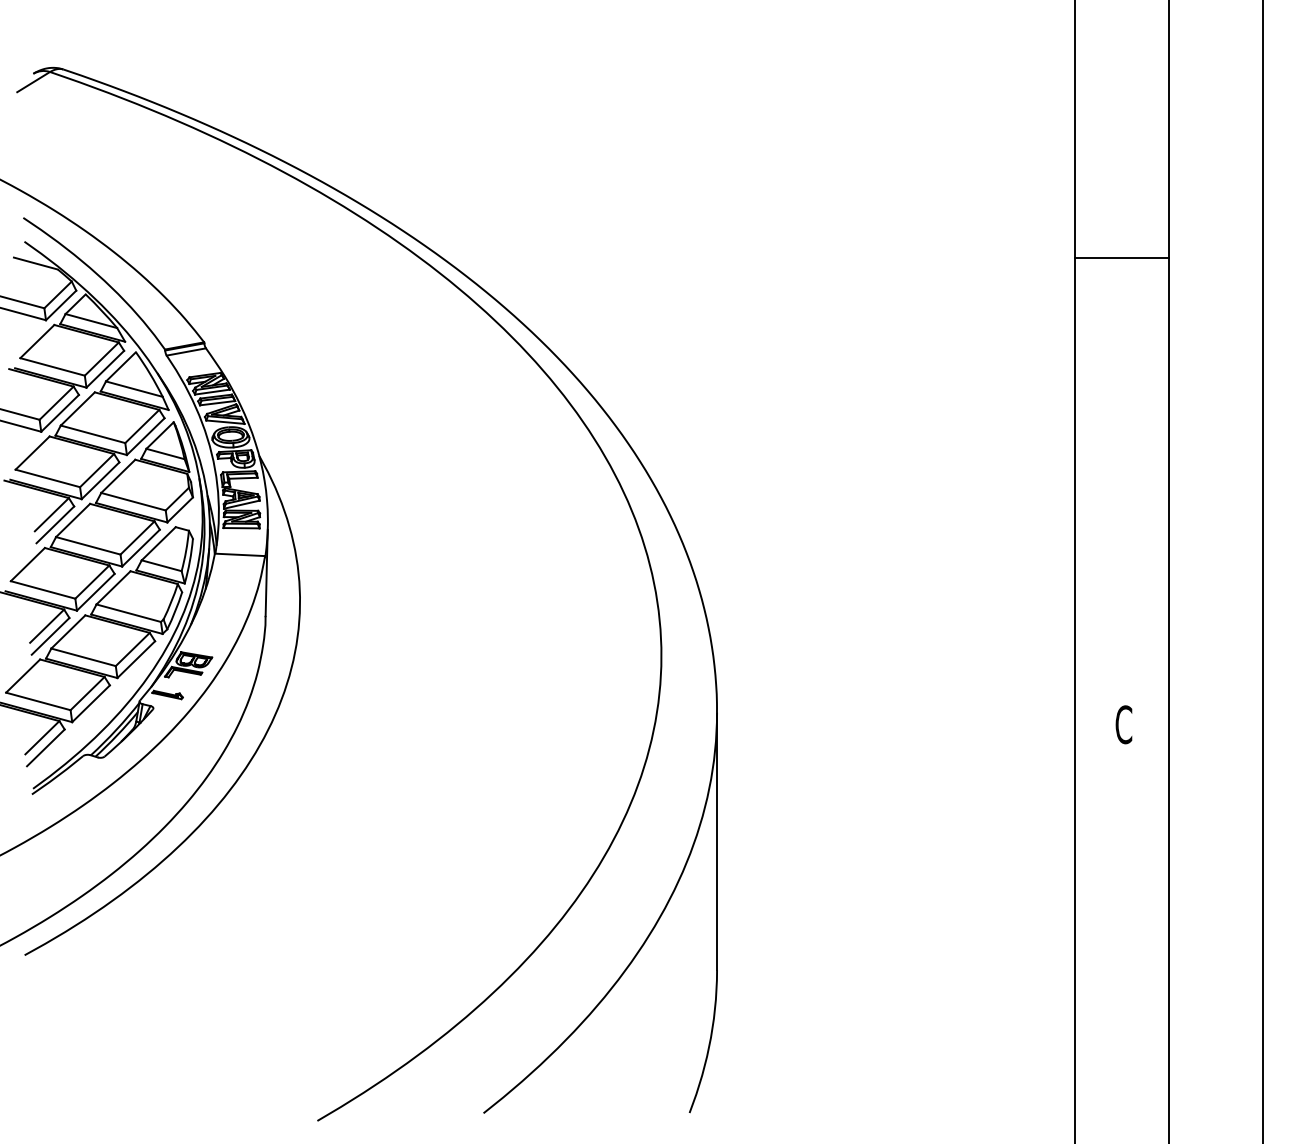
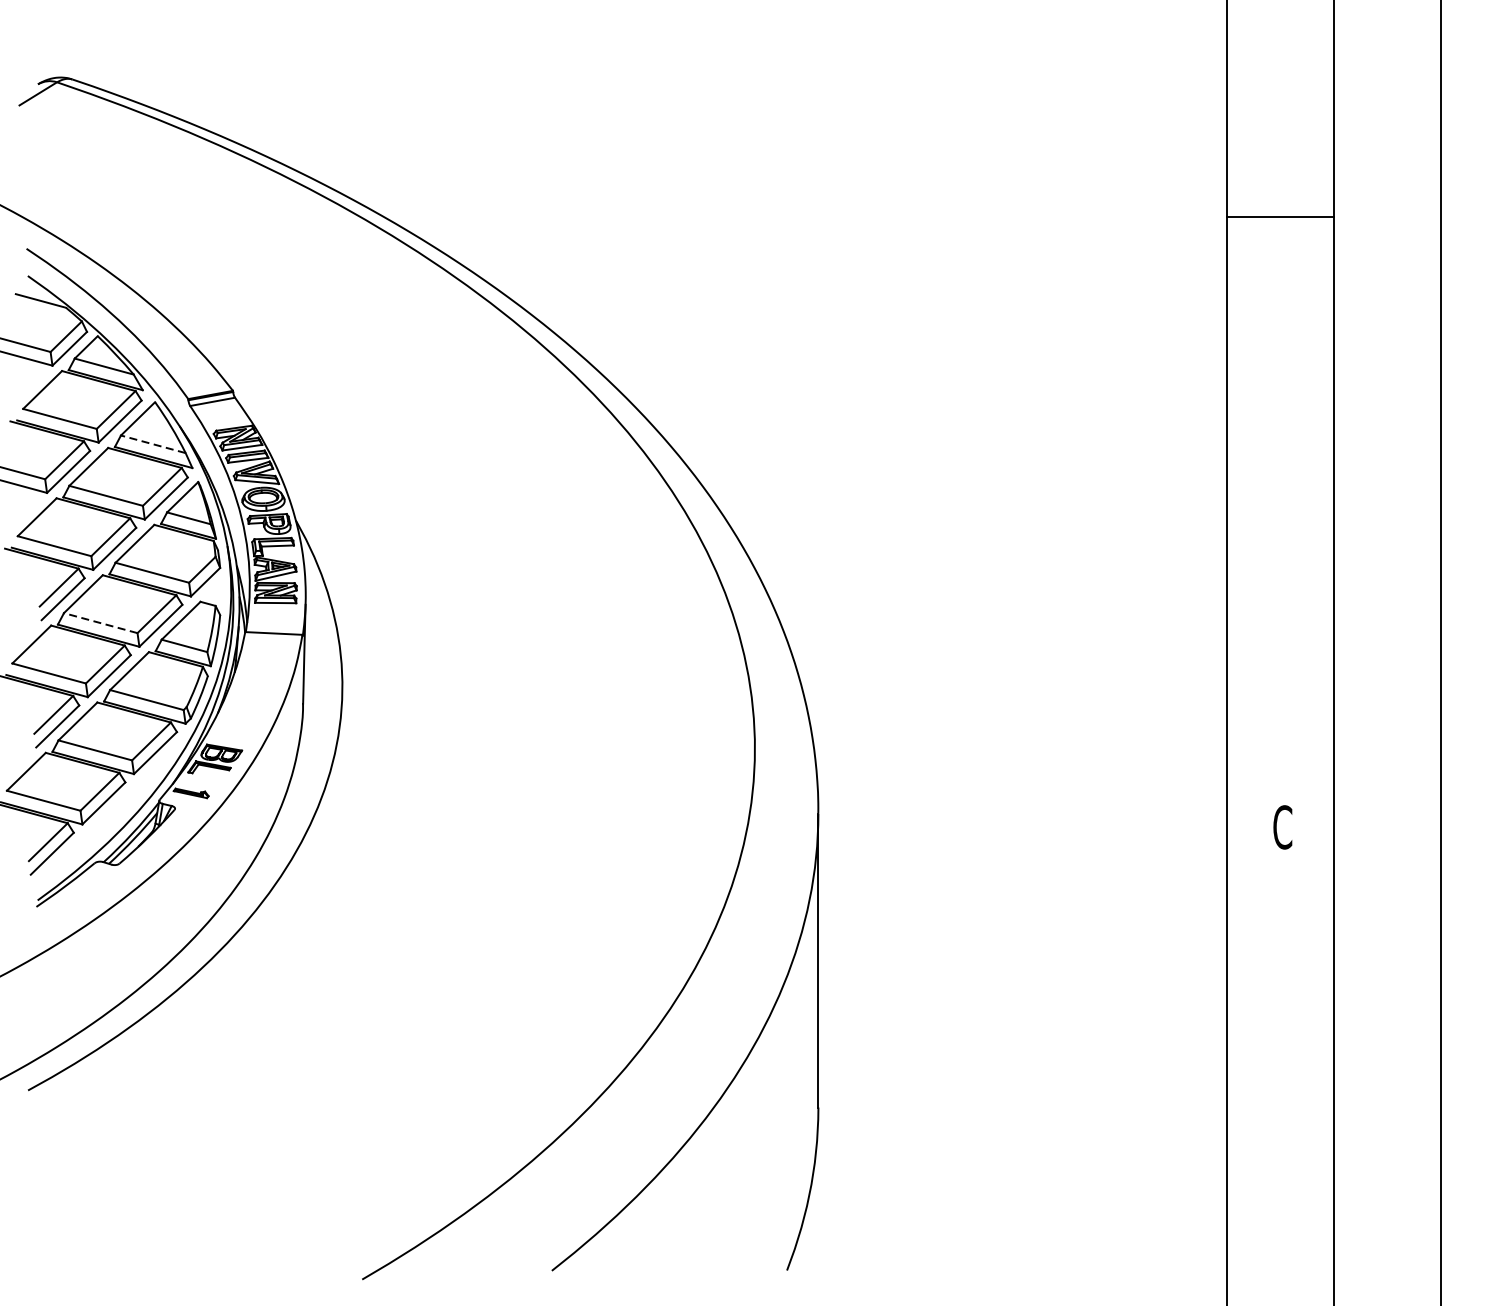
line: (1121, 258) -> (1280, 217), moved
line: (133, 389) -> (152, 444), solid -> dashed
line: (87, 545) -> (99, 622), solid -> dashed

